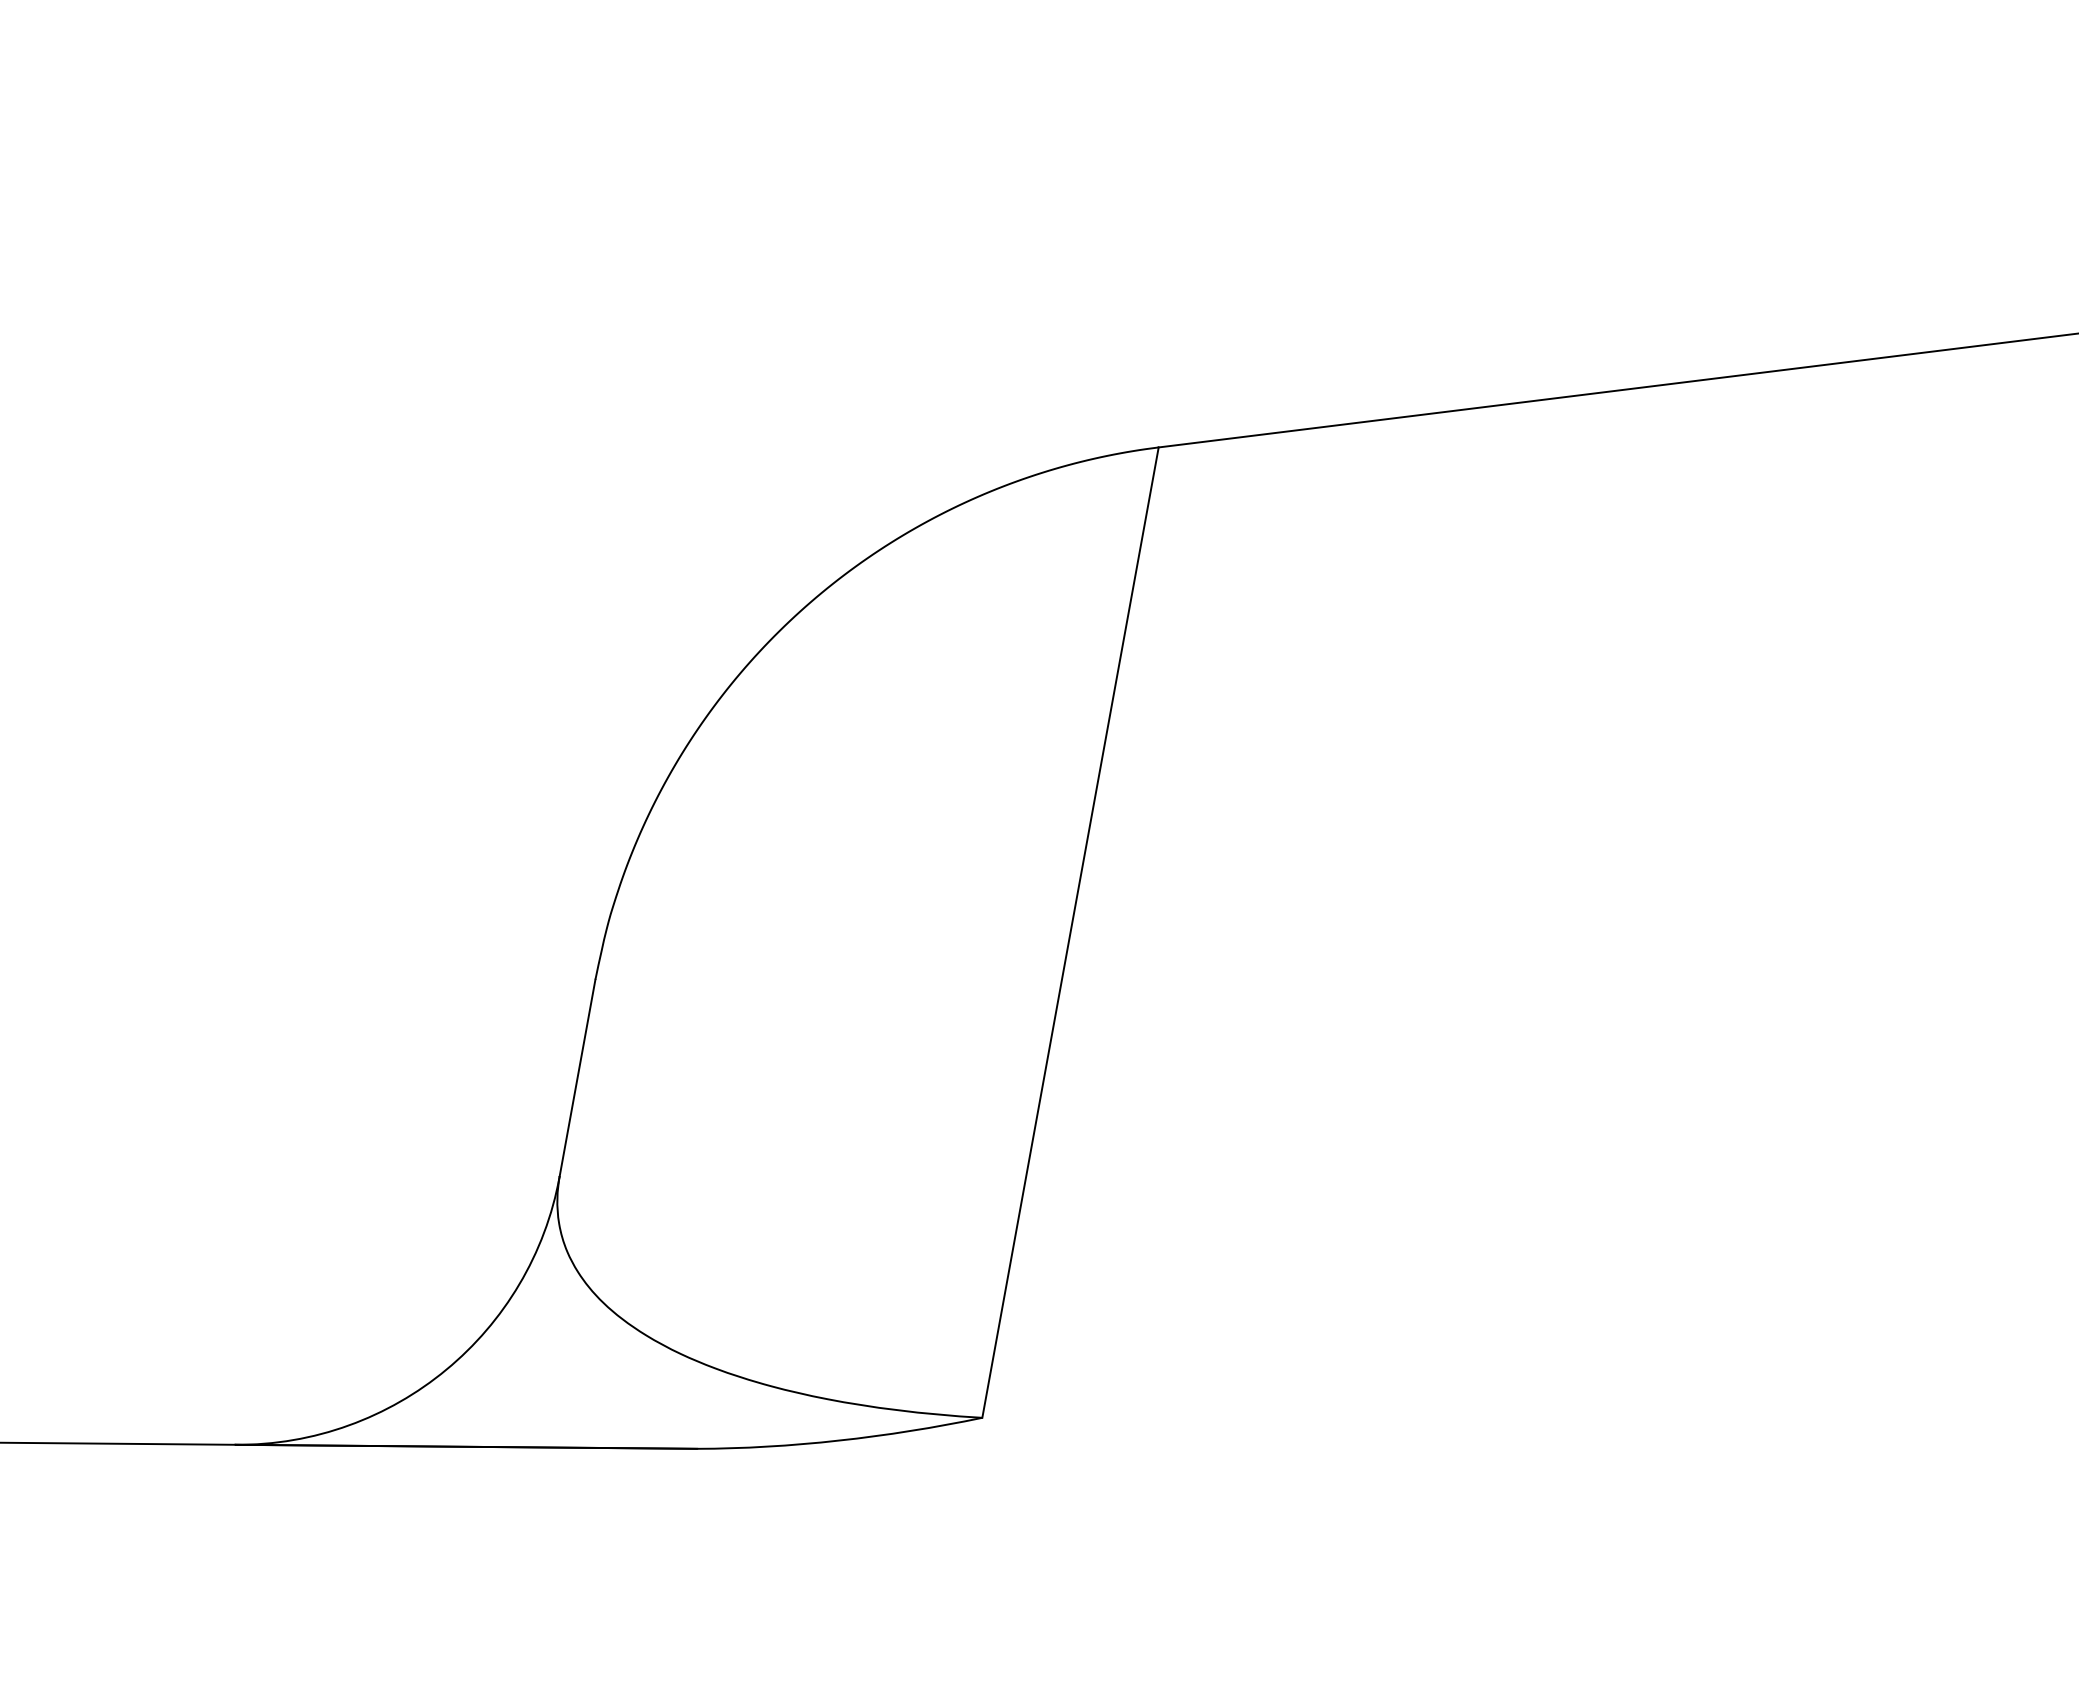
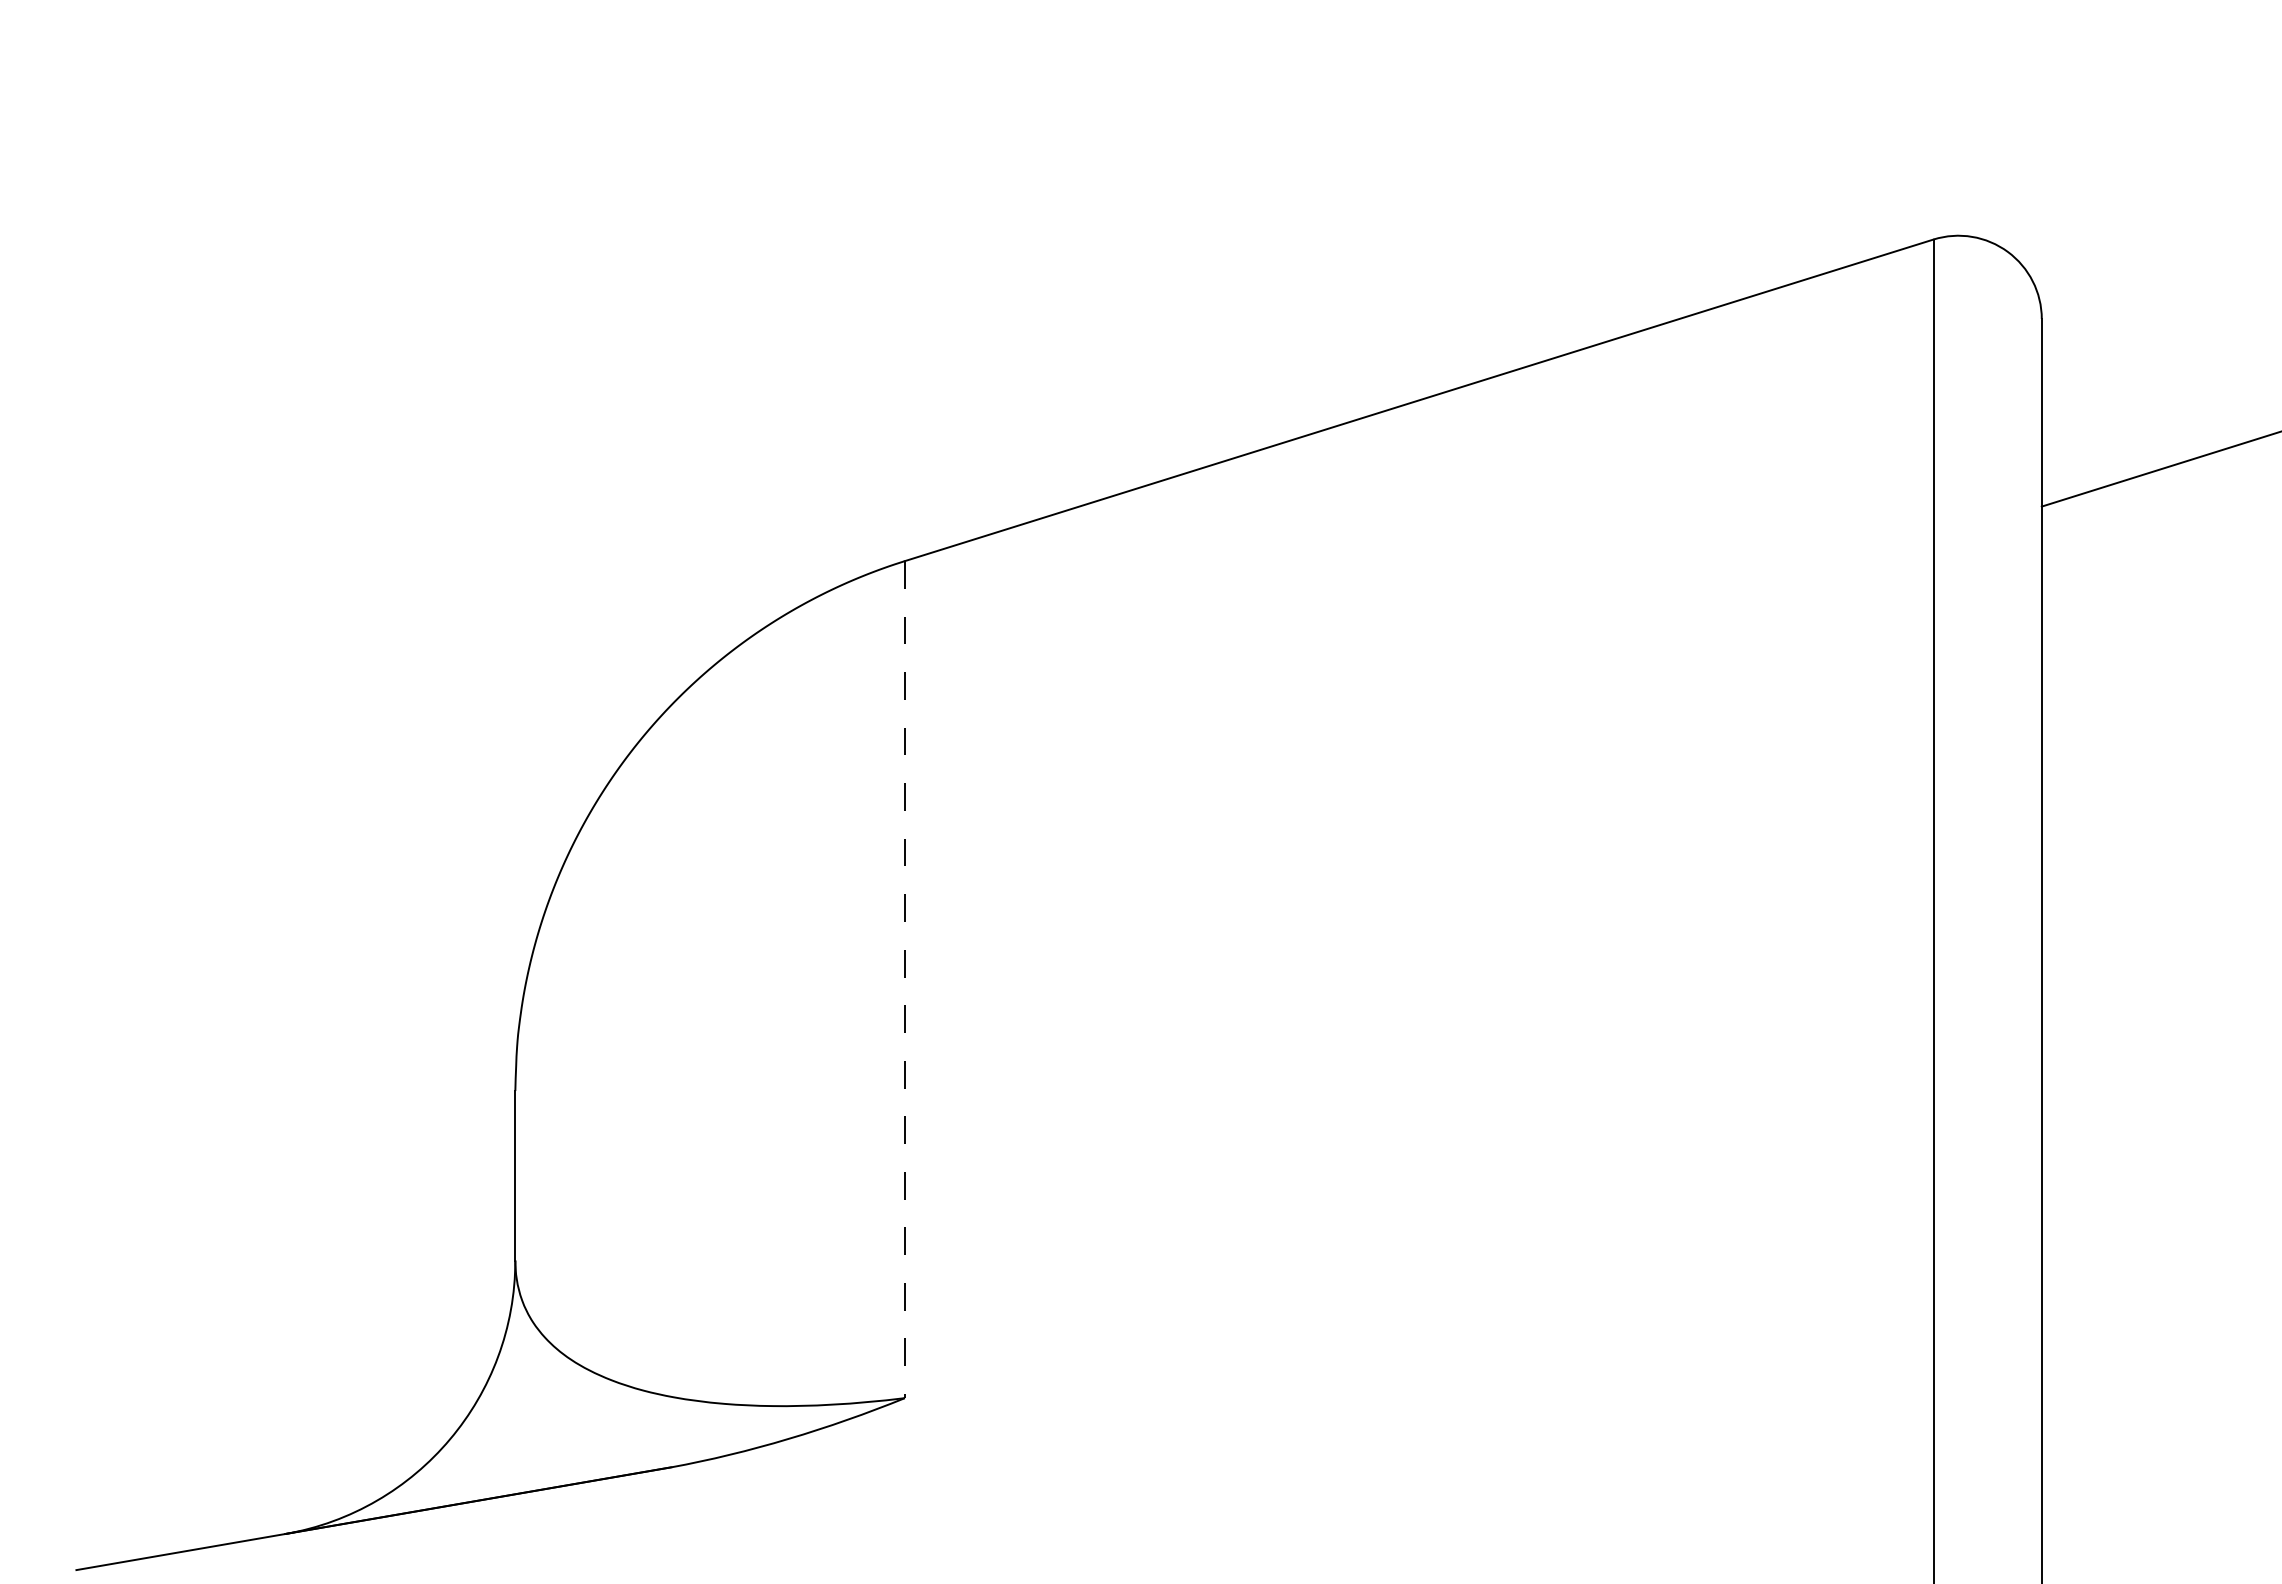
line: (1070, 932) -> (904, 979), solid -> dashed

